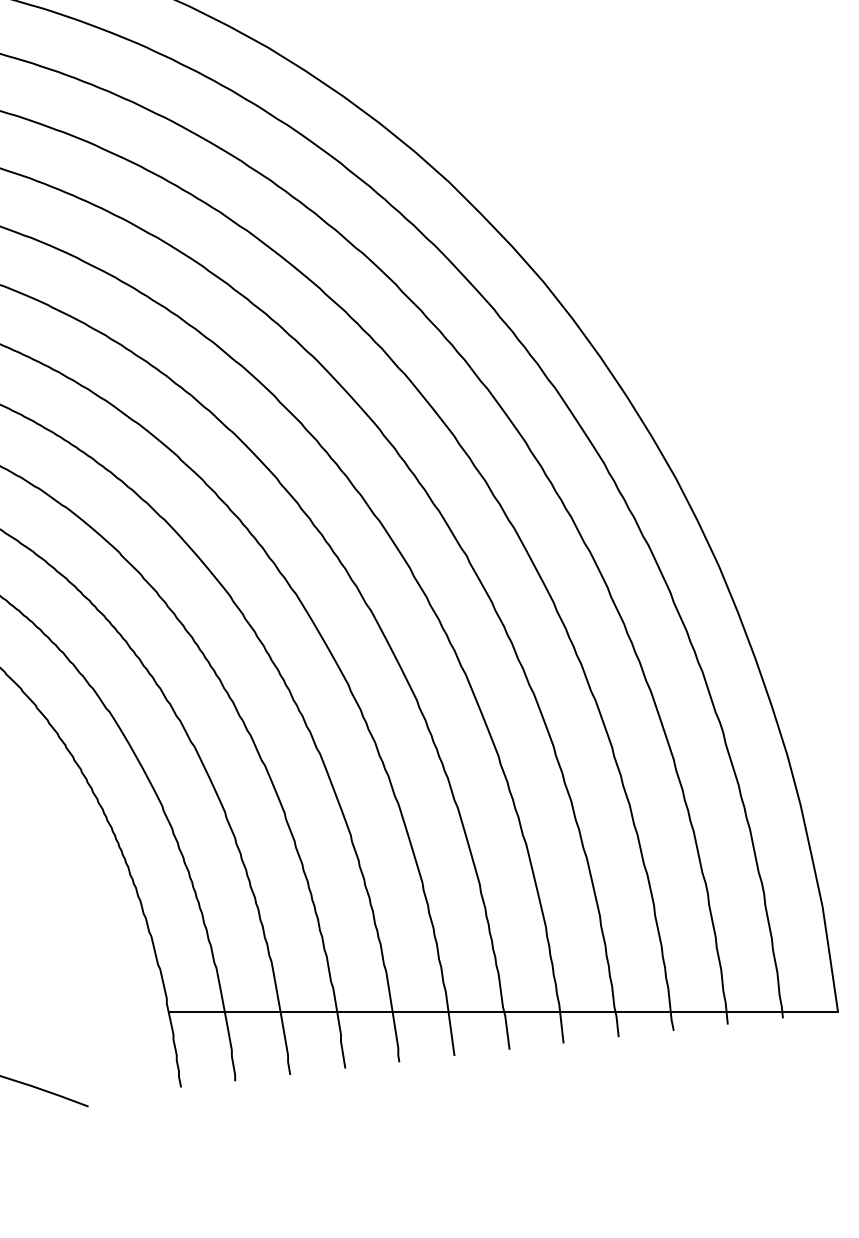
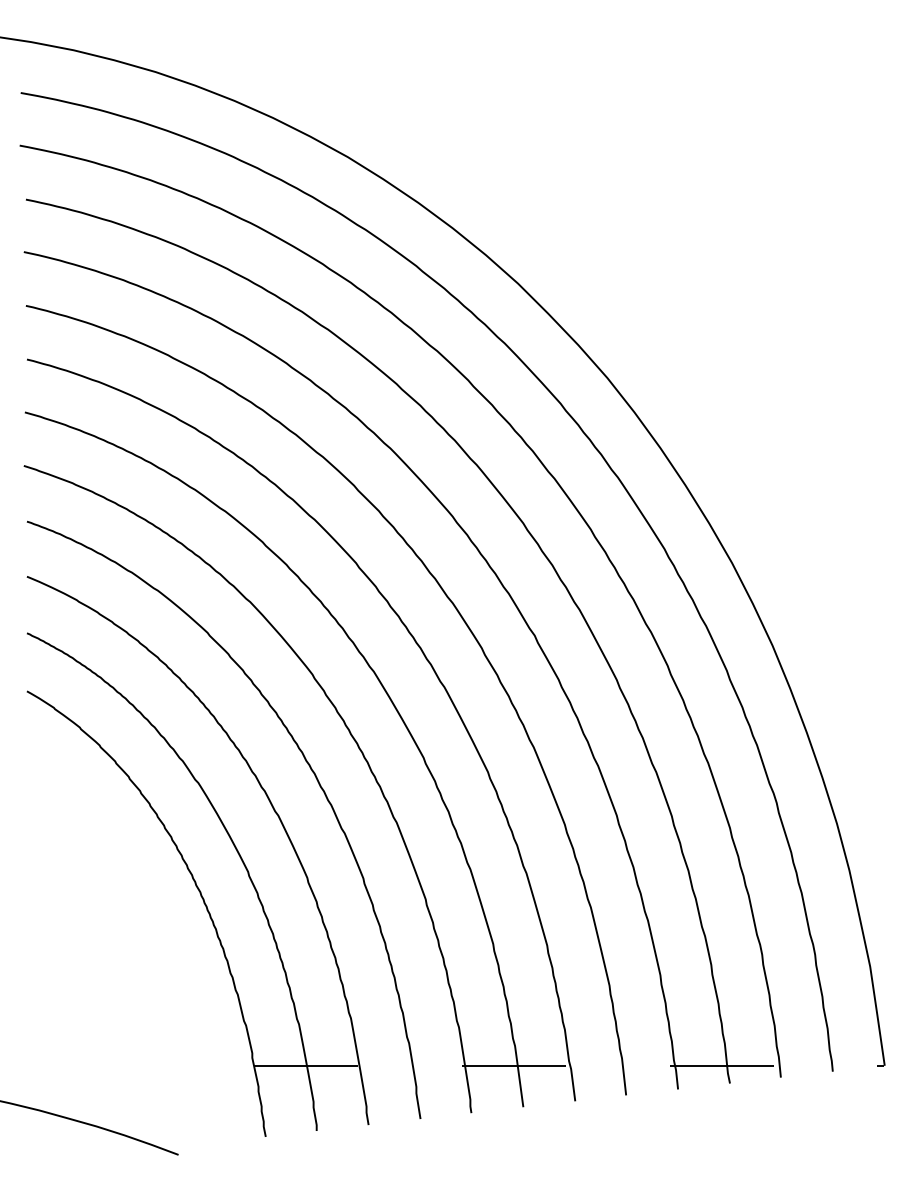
line: (503, 1011) -> (569, 1065), solid -> dashed

